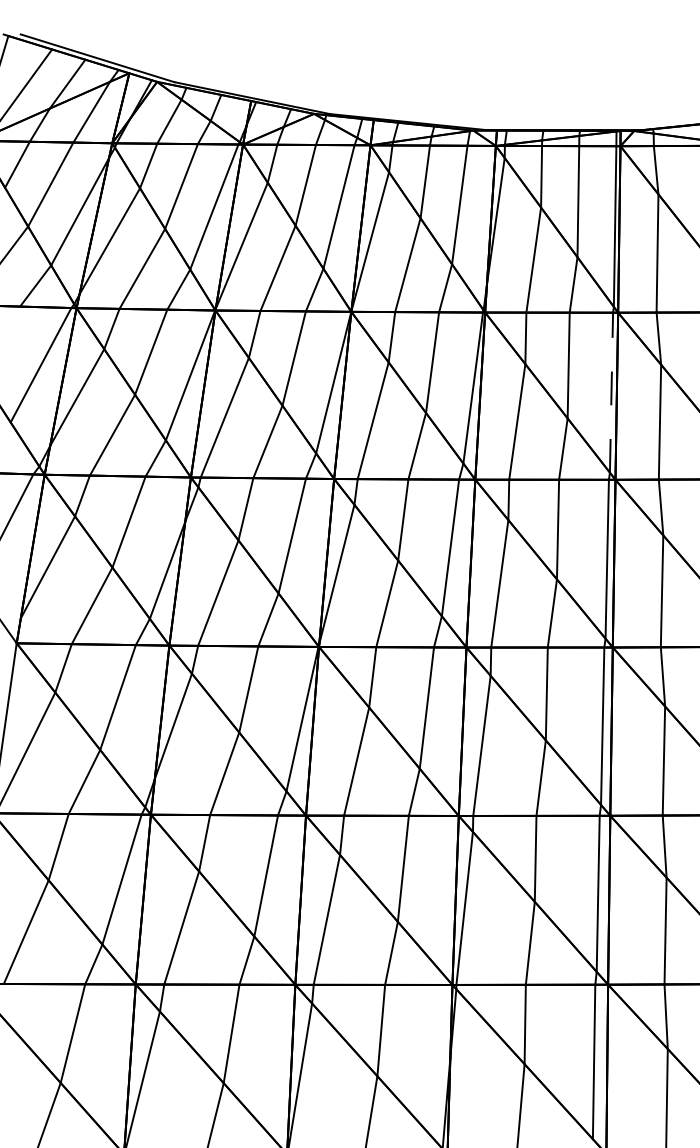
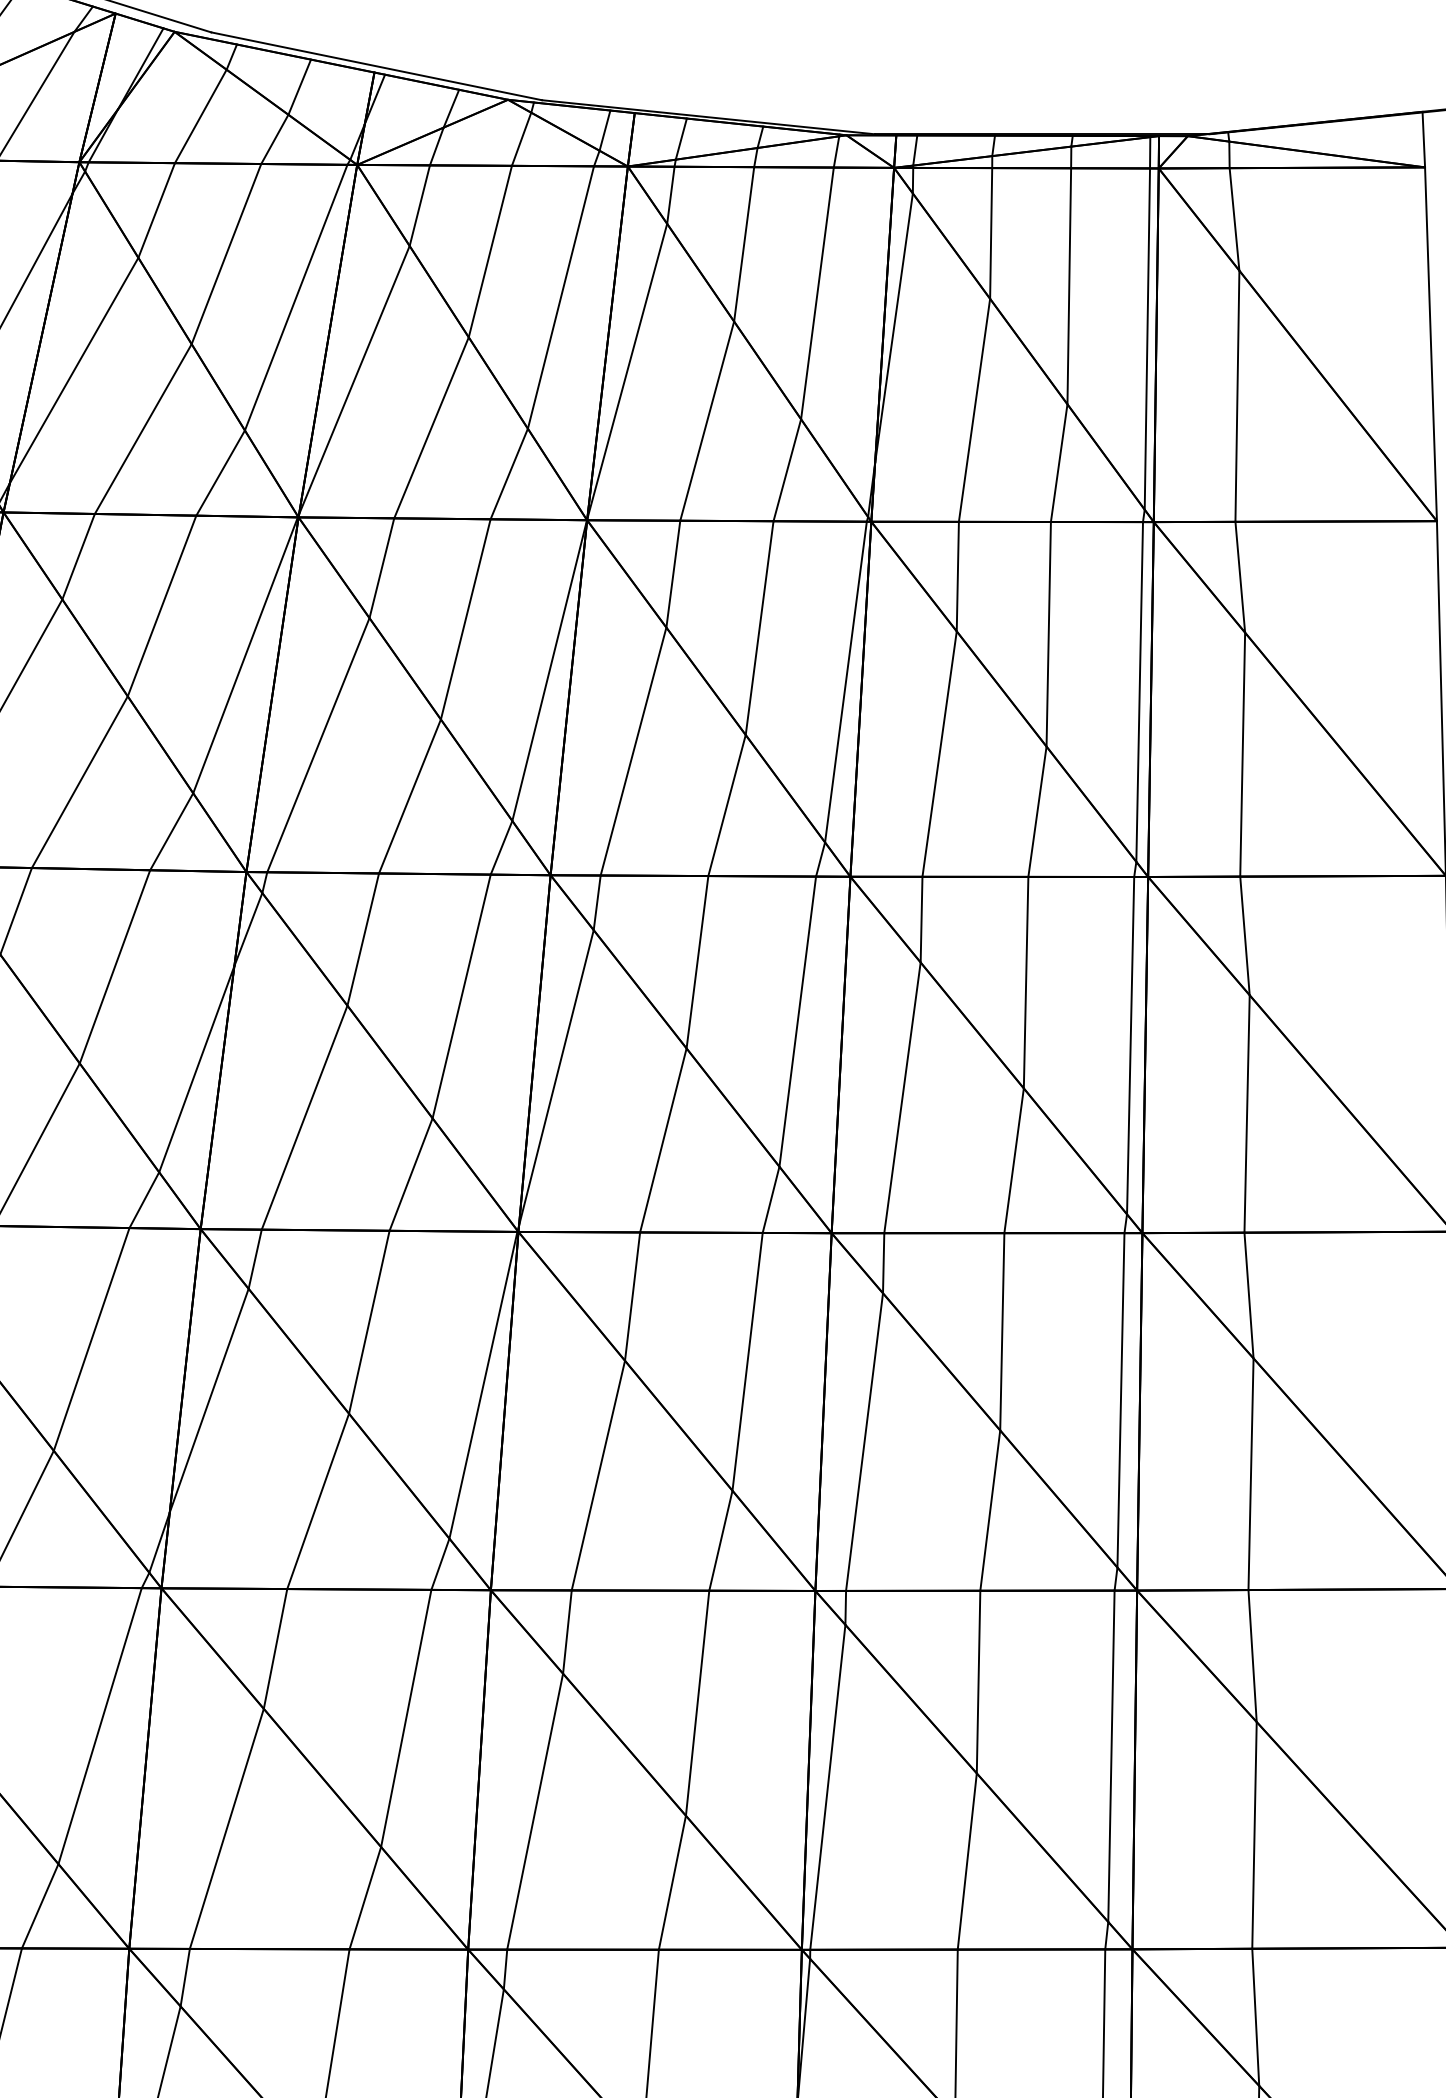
line: (611, 392) -> (1139, 691), dashed -> solid

